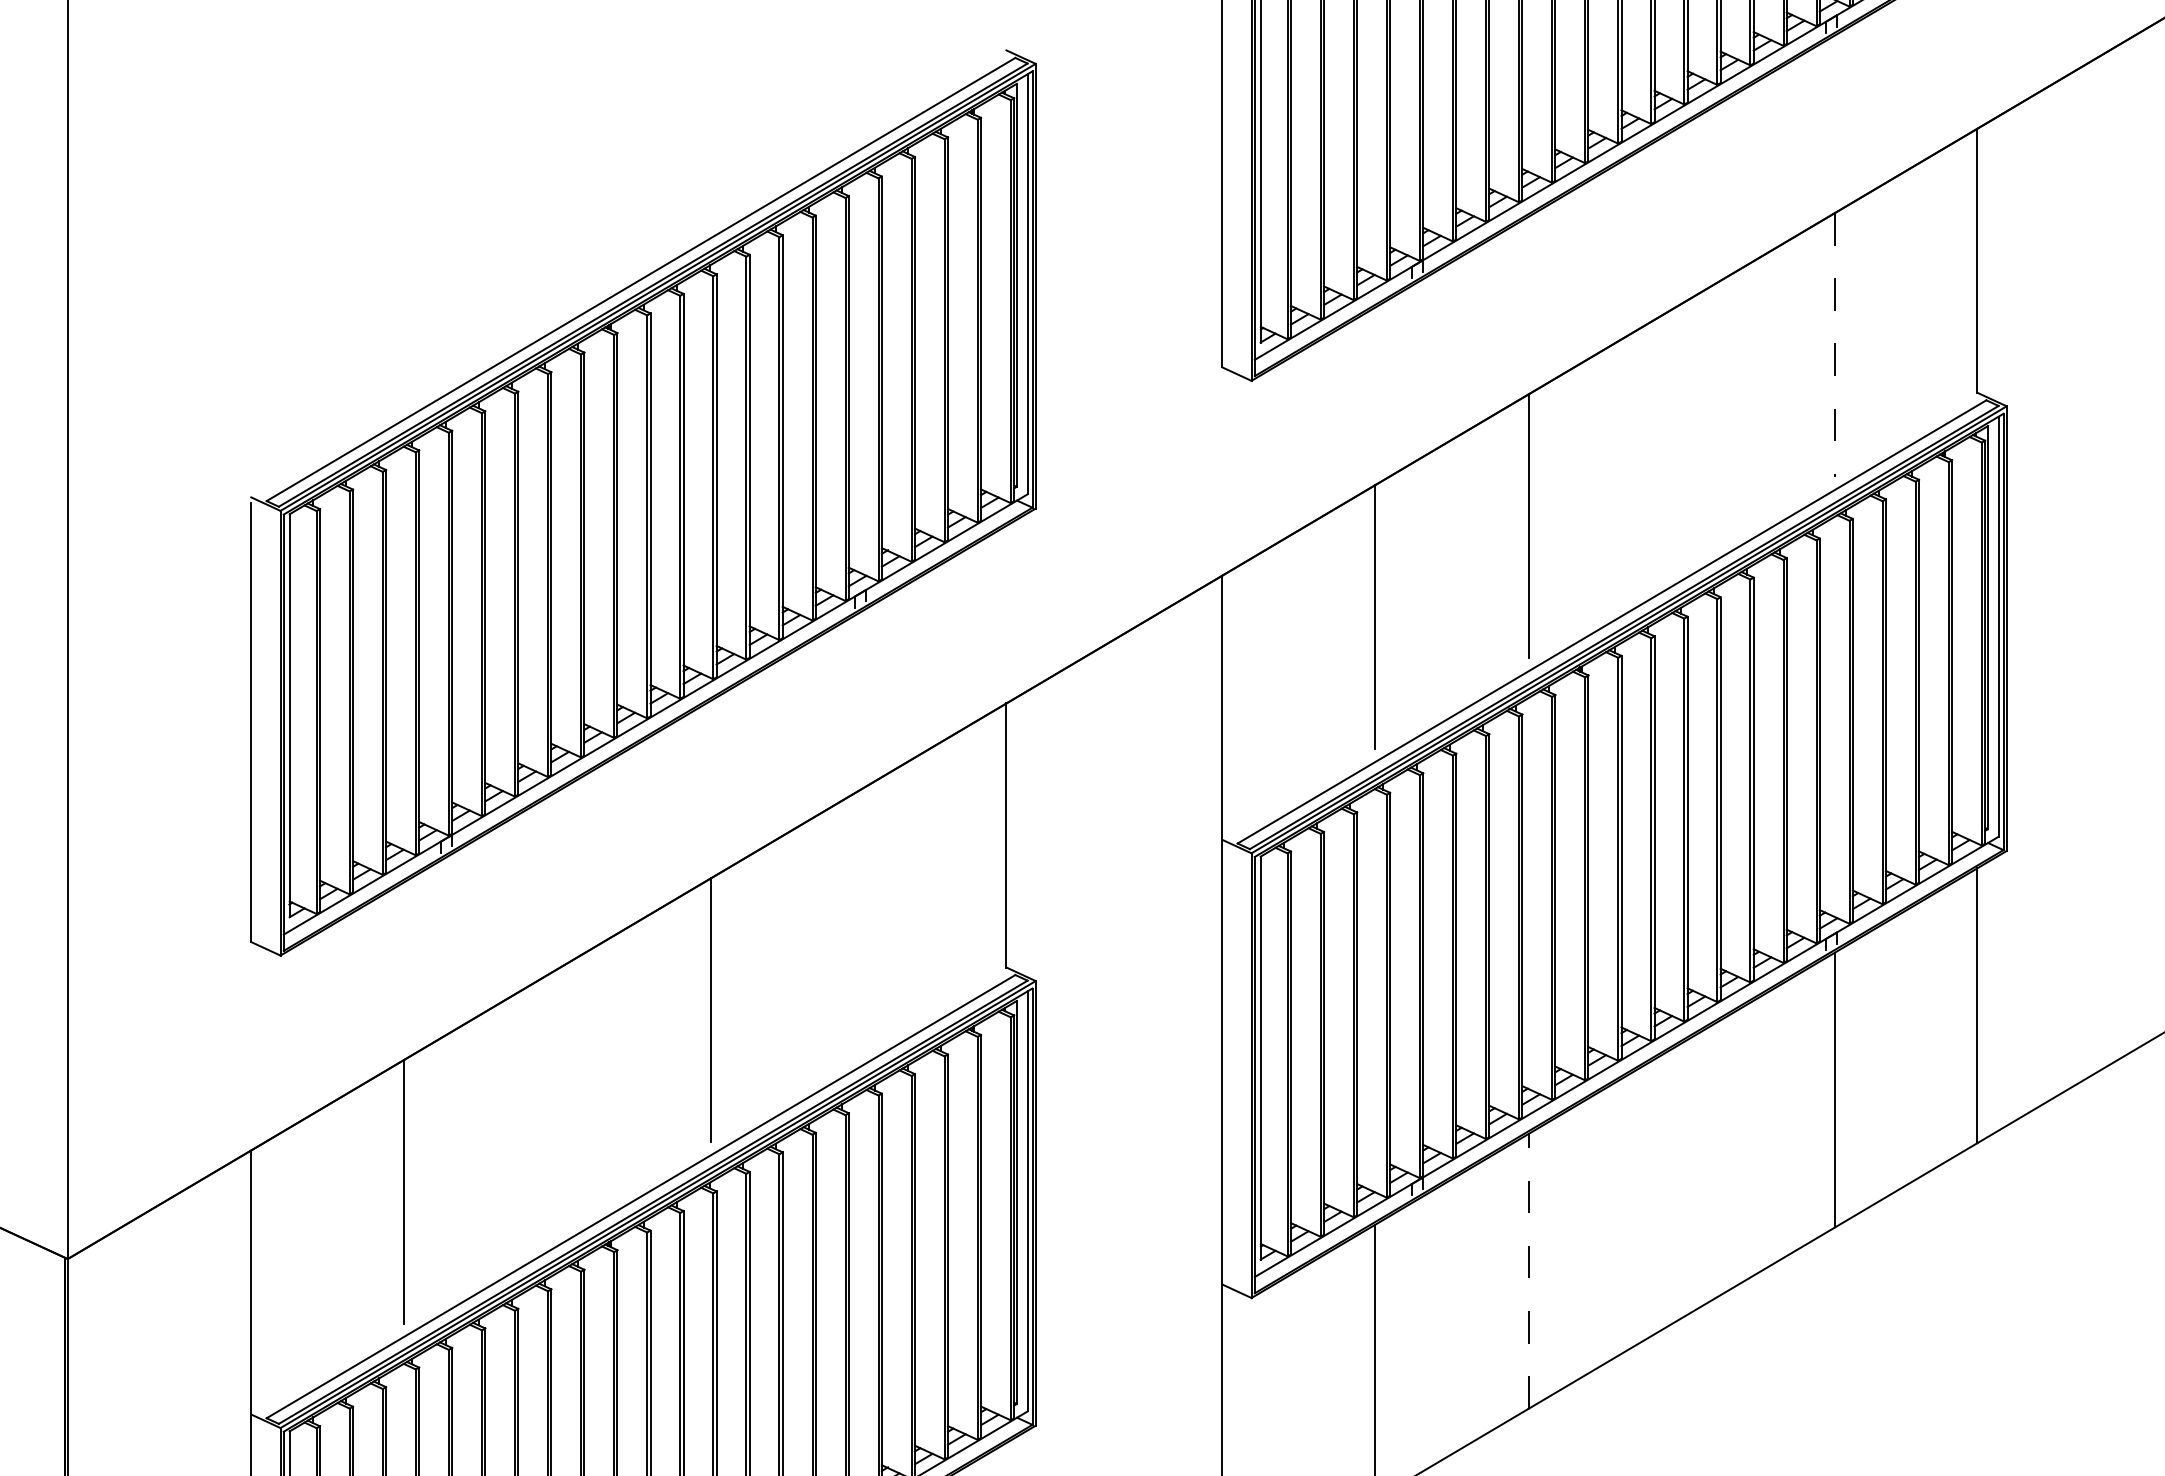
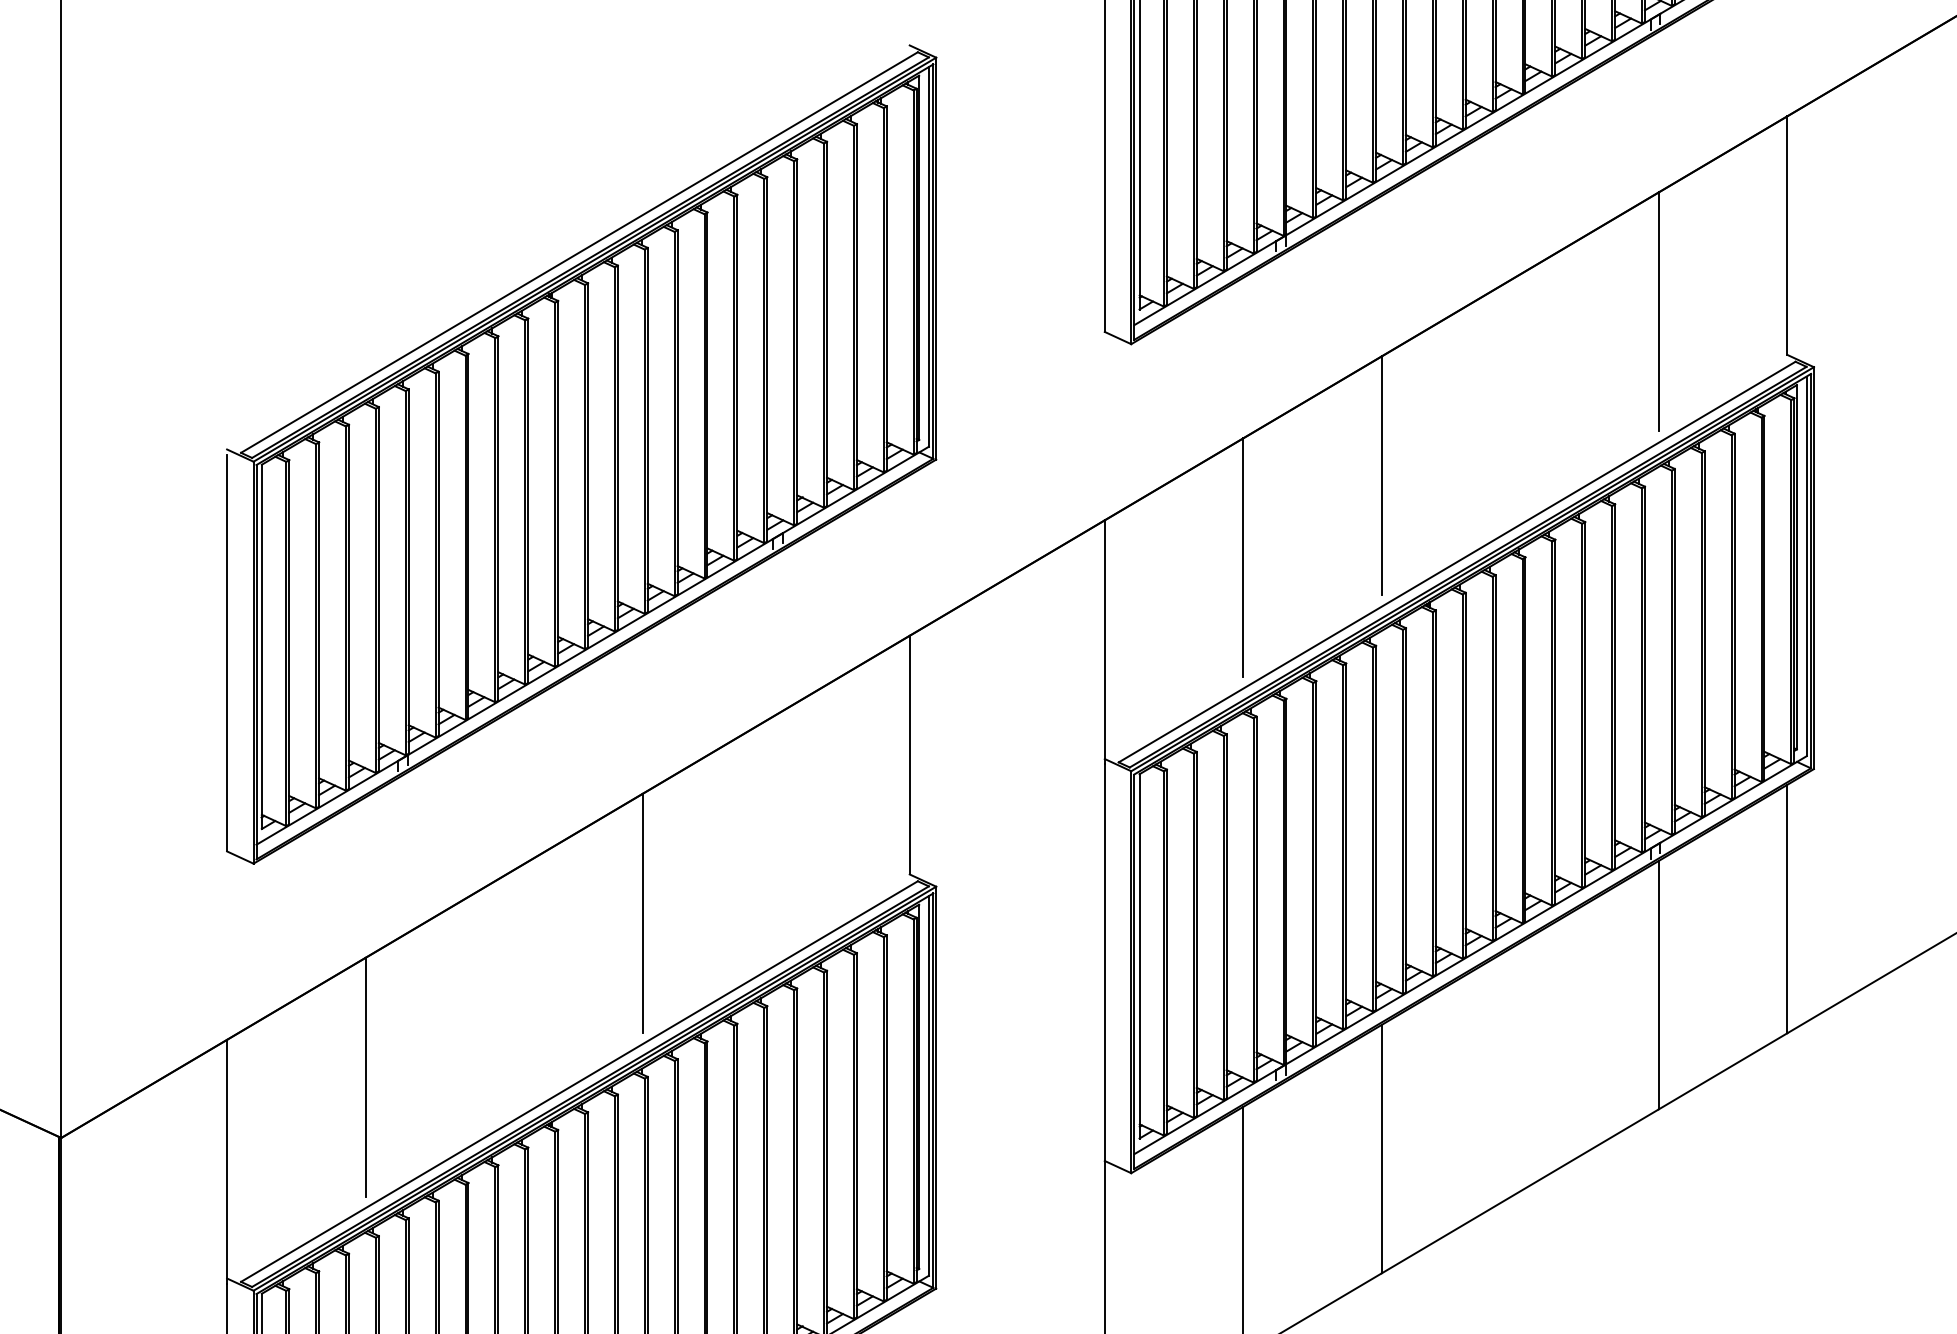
line: (1834, 345) -> (1658, 312), dashed -> solid
line: (1528, 1270) -> (1381, 1148), dashed -> solid

